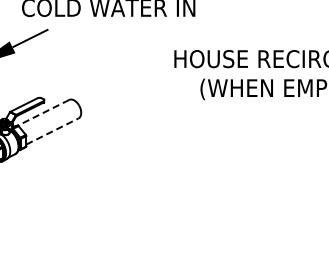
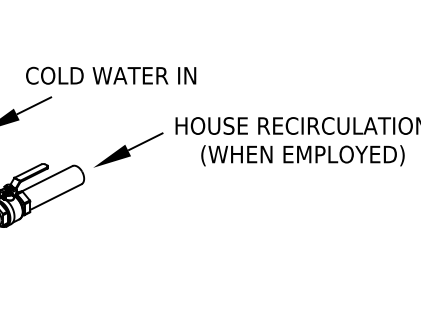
part: (126, 83) -> (128, 149), added
line: (42, 112) -> (46, 178), dashed -> solid
line: (52, 131) -> (55, 197), dashed -> solid

